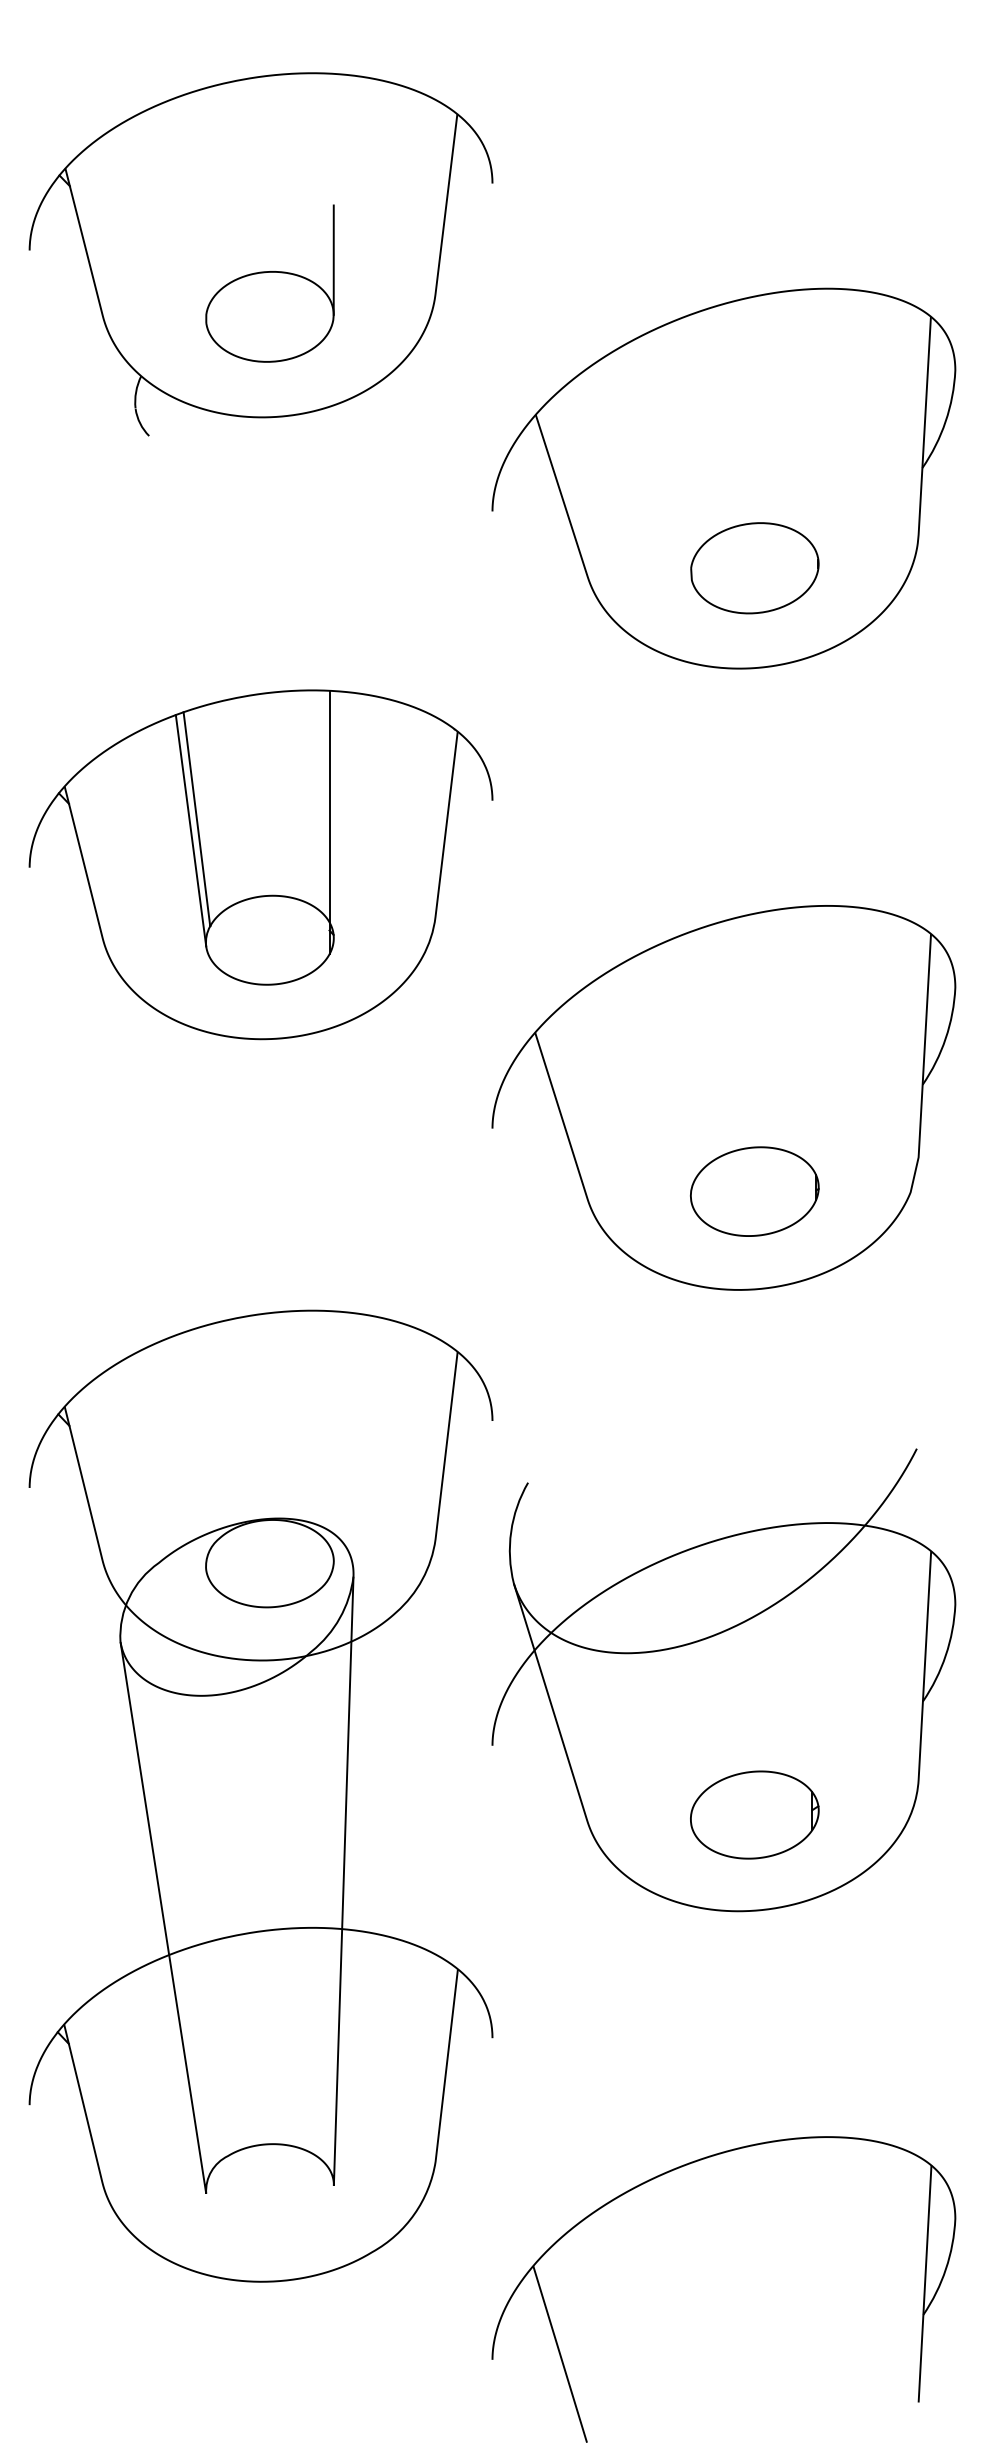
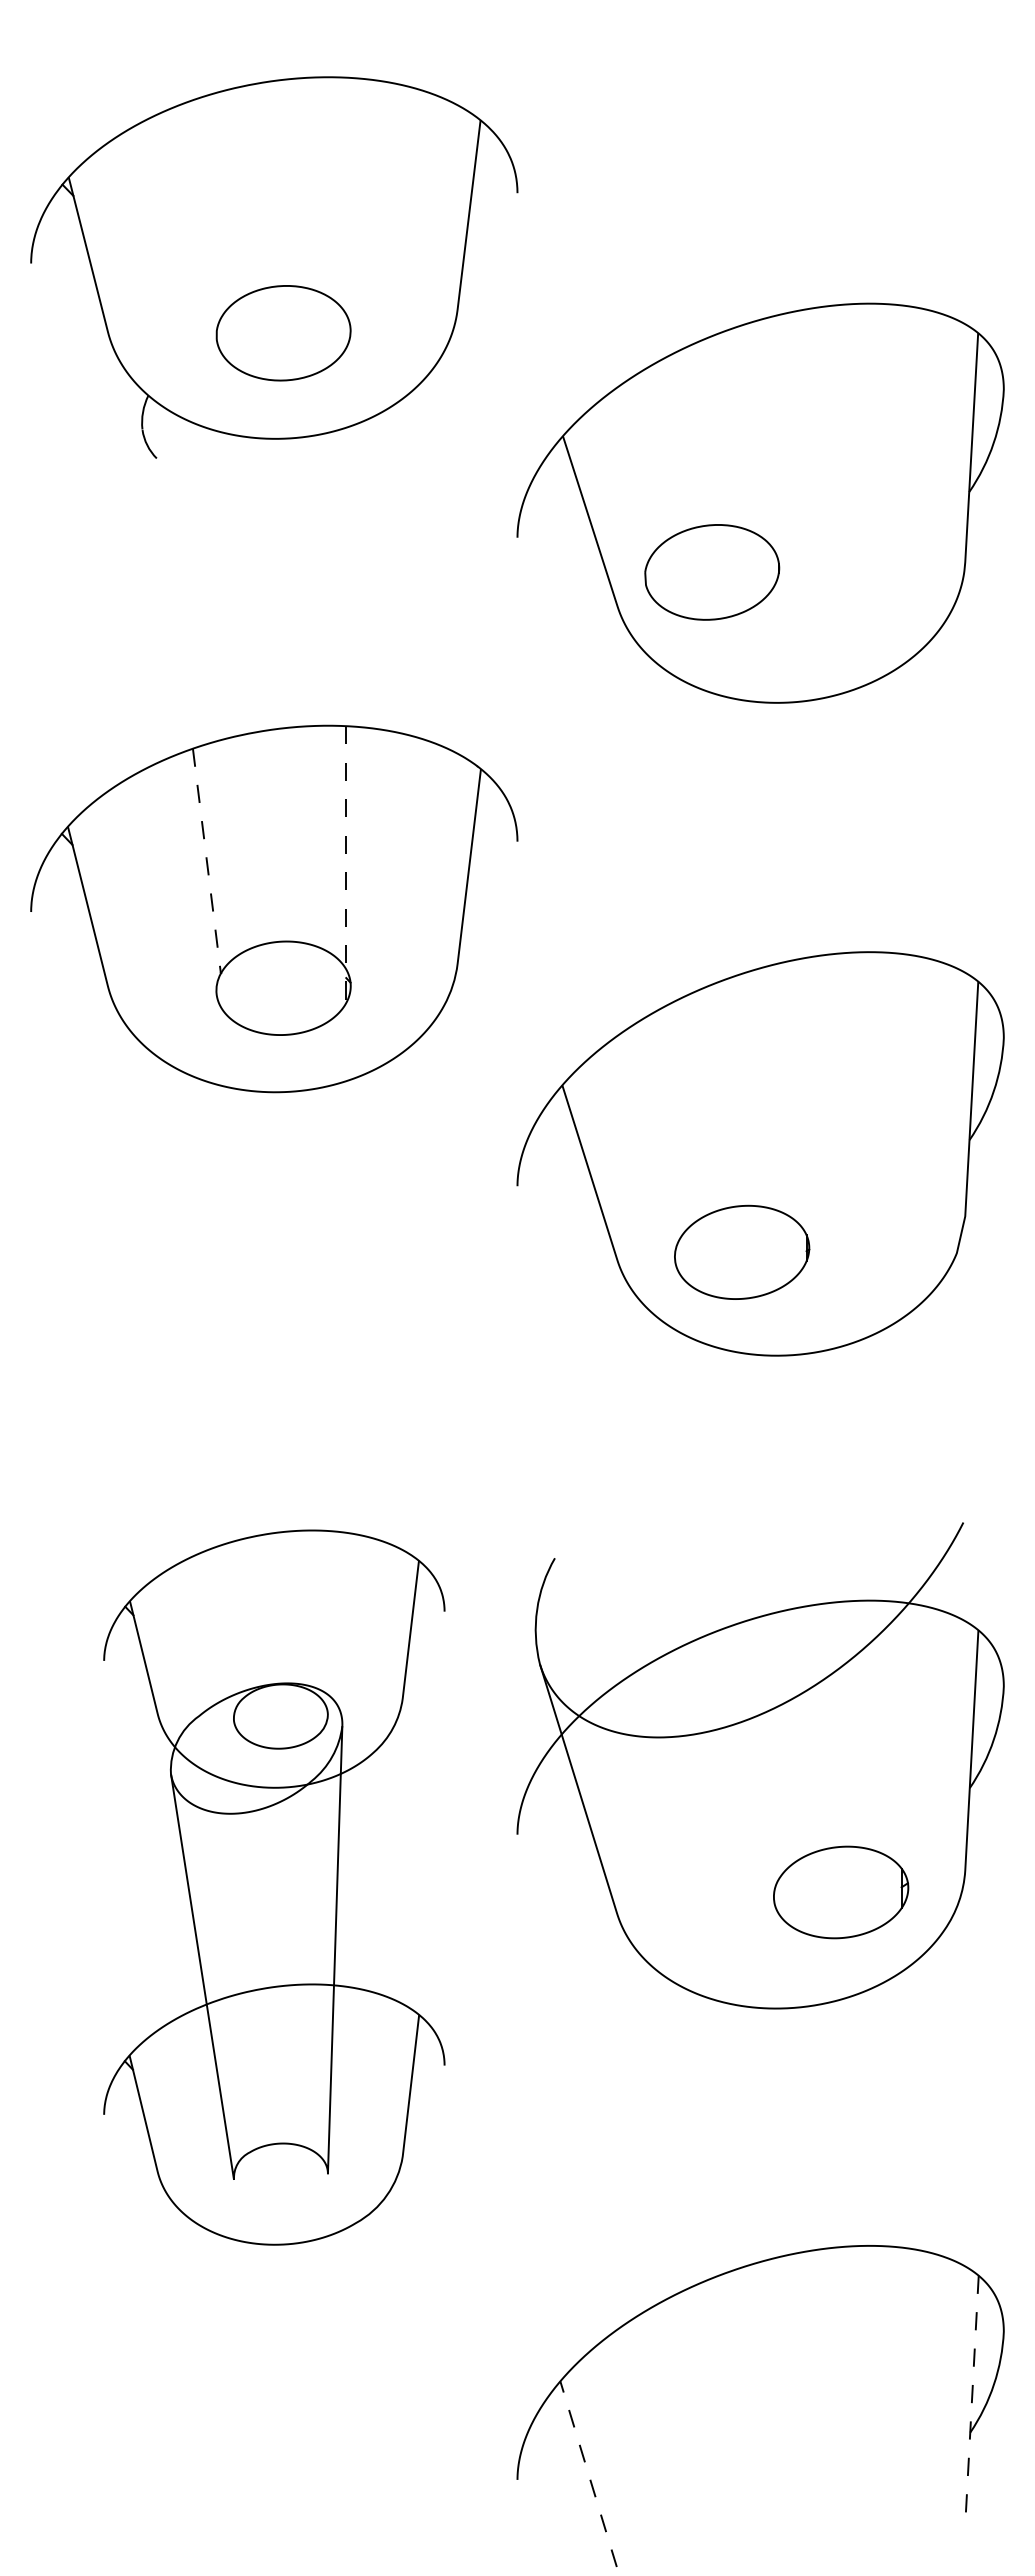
line: (333, 260) -> (350, 273), removed
part: (755, 568) -> (712, 572), moved
line: (196, 819) -> (206, 861), solid -> dashed
line: (329, 823) -> (346, 865), solid -> dashed
line: (190, 830) -> (200, 872), removed
part: (755, 1190) -> (742, 1251), moved
part: (261, 1796) -> (274, 1887), size x0.7
part: (755, 1815) -> (841, 1892), moved
line: (925, 2284) -> (972, 2400), solid -> dashed
line: (560, 2353) -> (588, 2473), solid -> dashed

